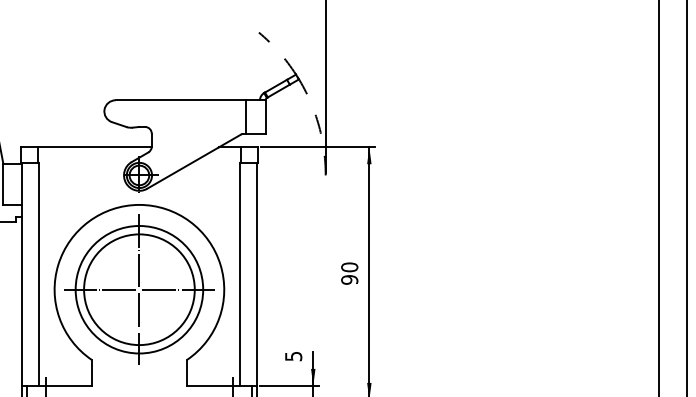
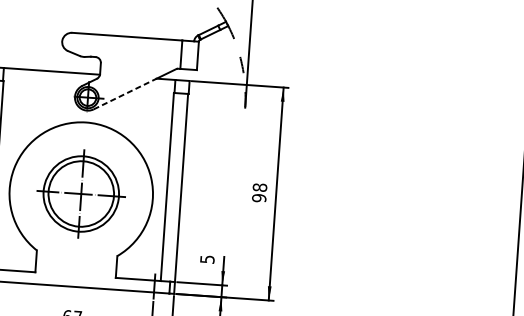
line: (183, 167) -> (125, 93), solid -> dashed
text: (349, 267) -> (259, 187), 90 -> 98
part: (139, 289) -> (81, 193), size x0.7

